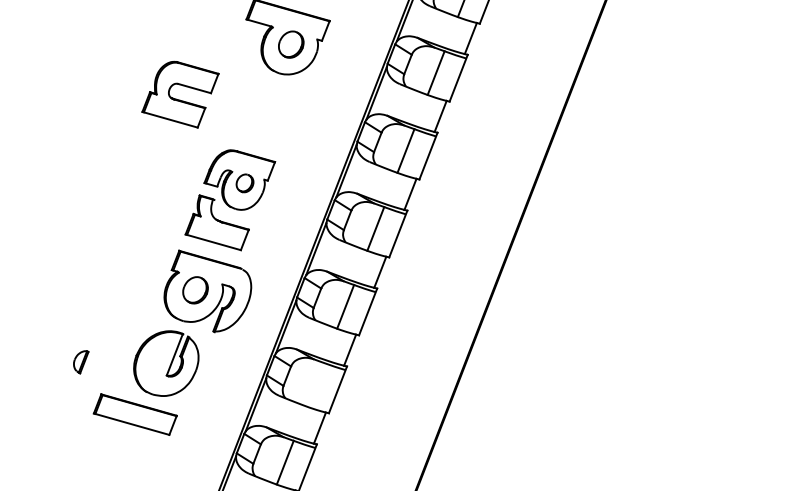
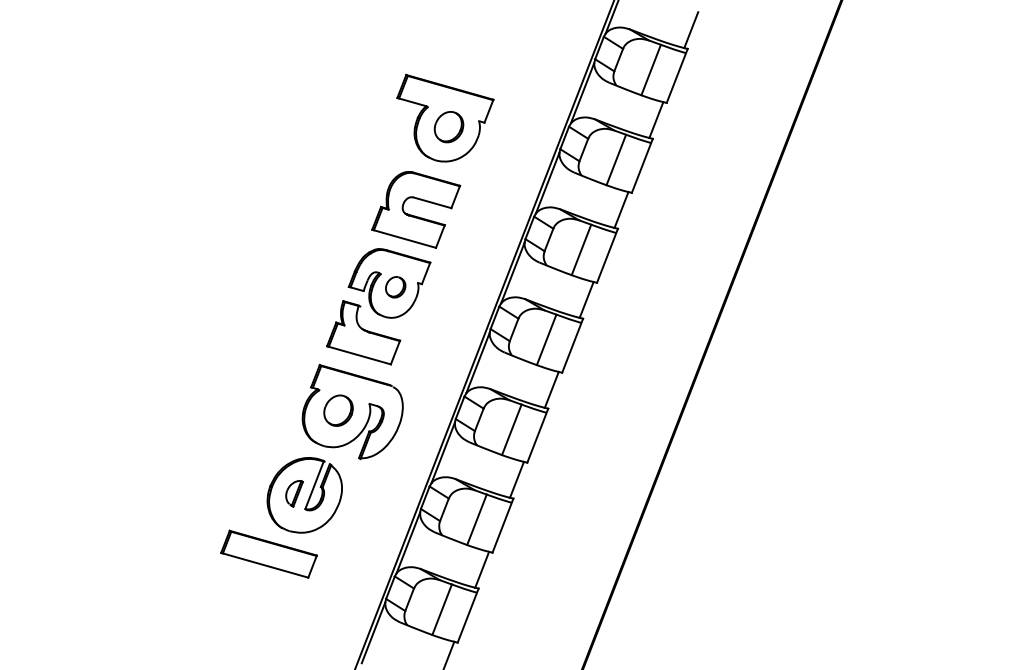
part: (179, 99) -> (415, 215), moved
part: (81, 362) -> (294, 493), moved
line: (315, 384) -> (476, 519), added

